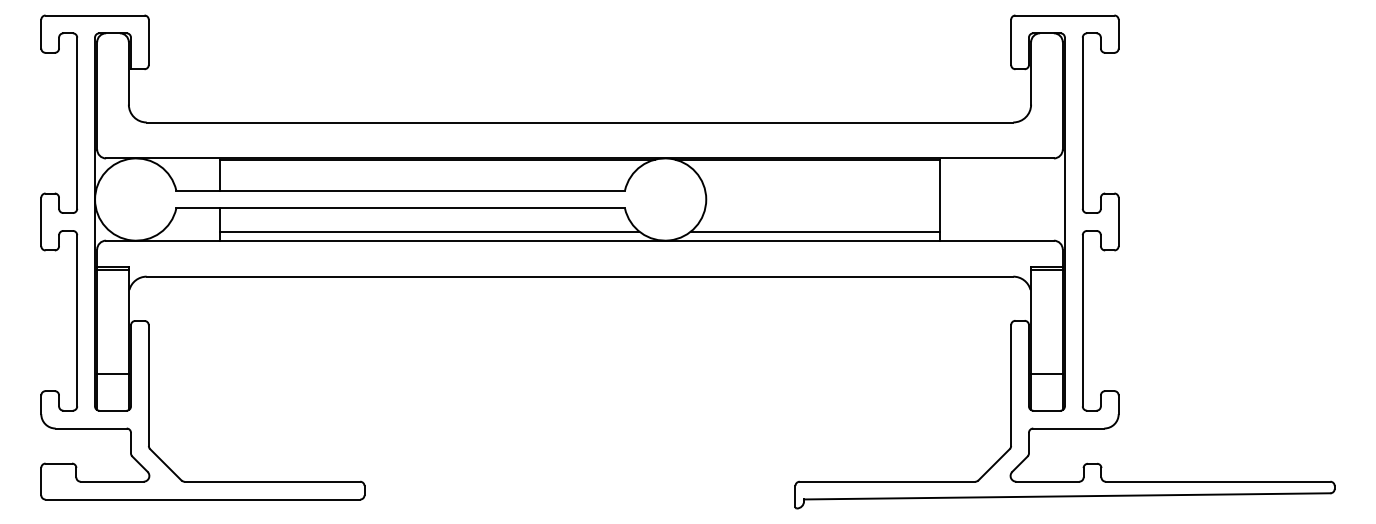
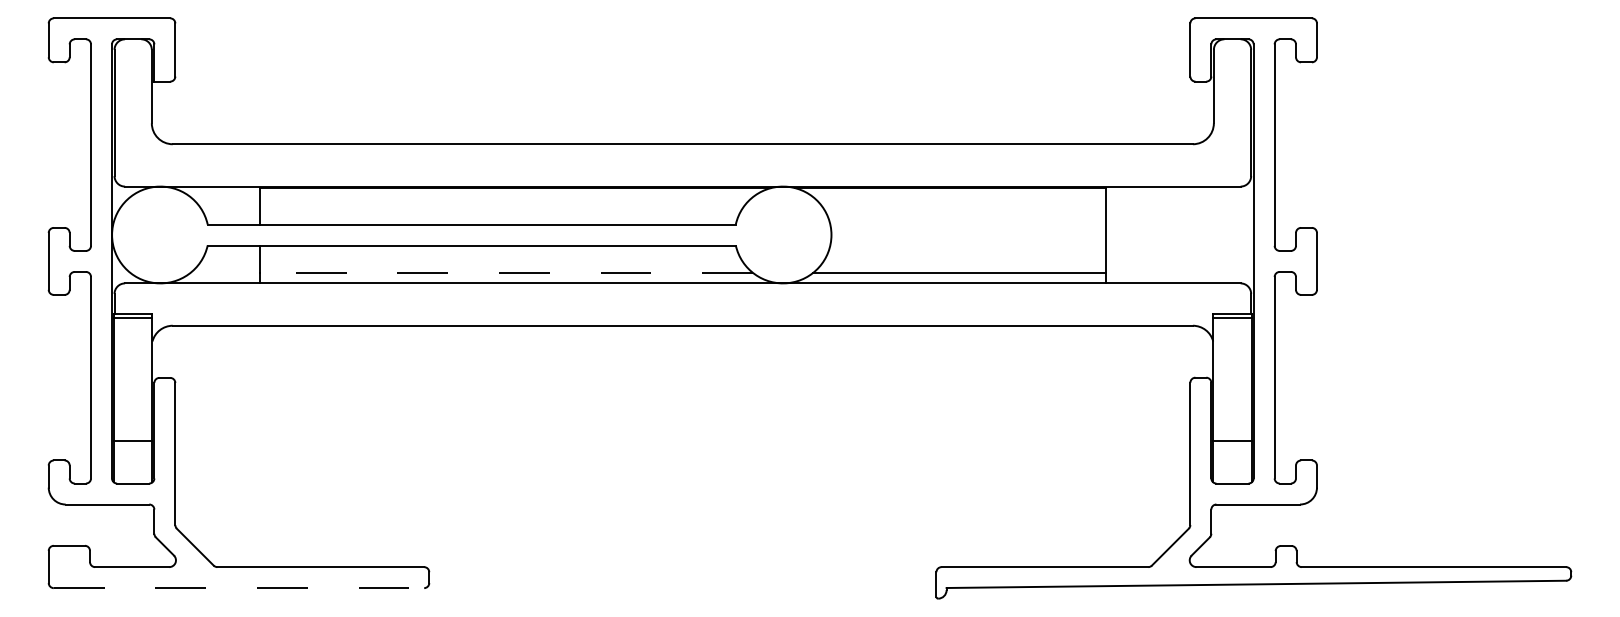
line: (429, 231) -> (505, 272), solid -> dashed
line: (203, 499) -> (239, 588), solid -> dashed

